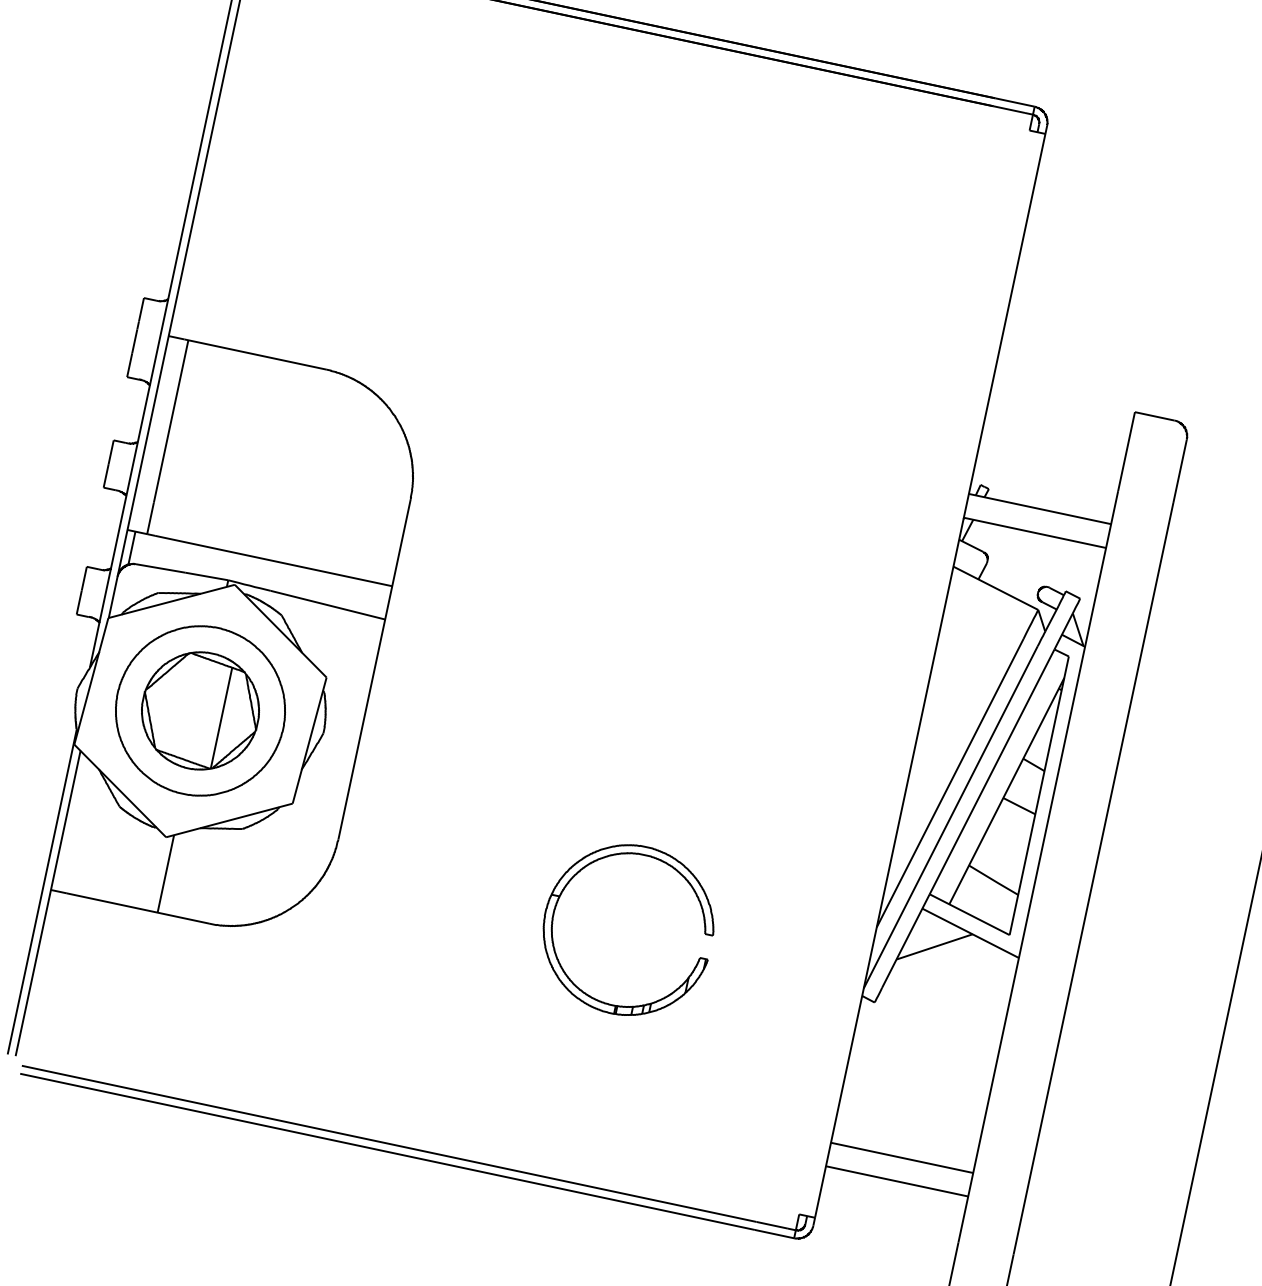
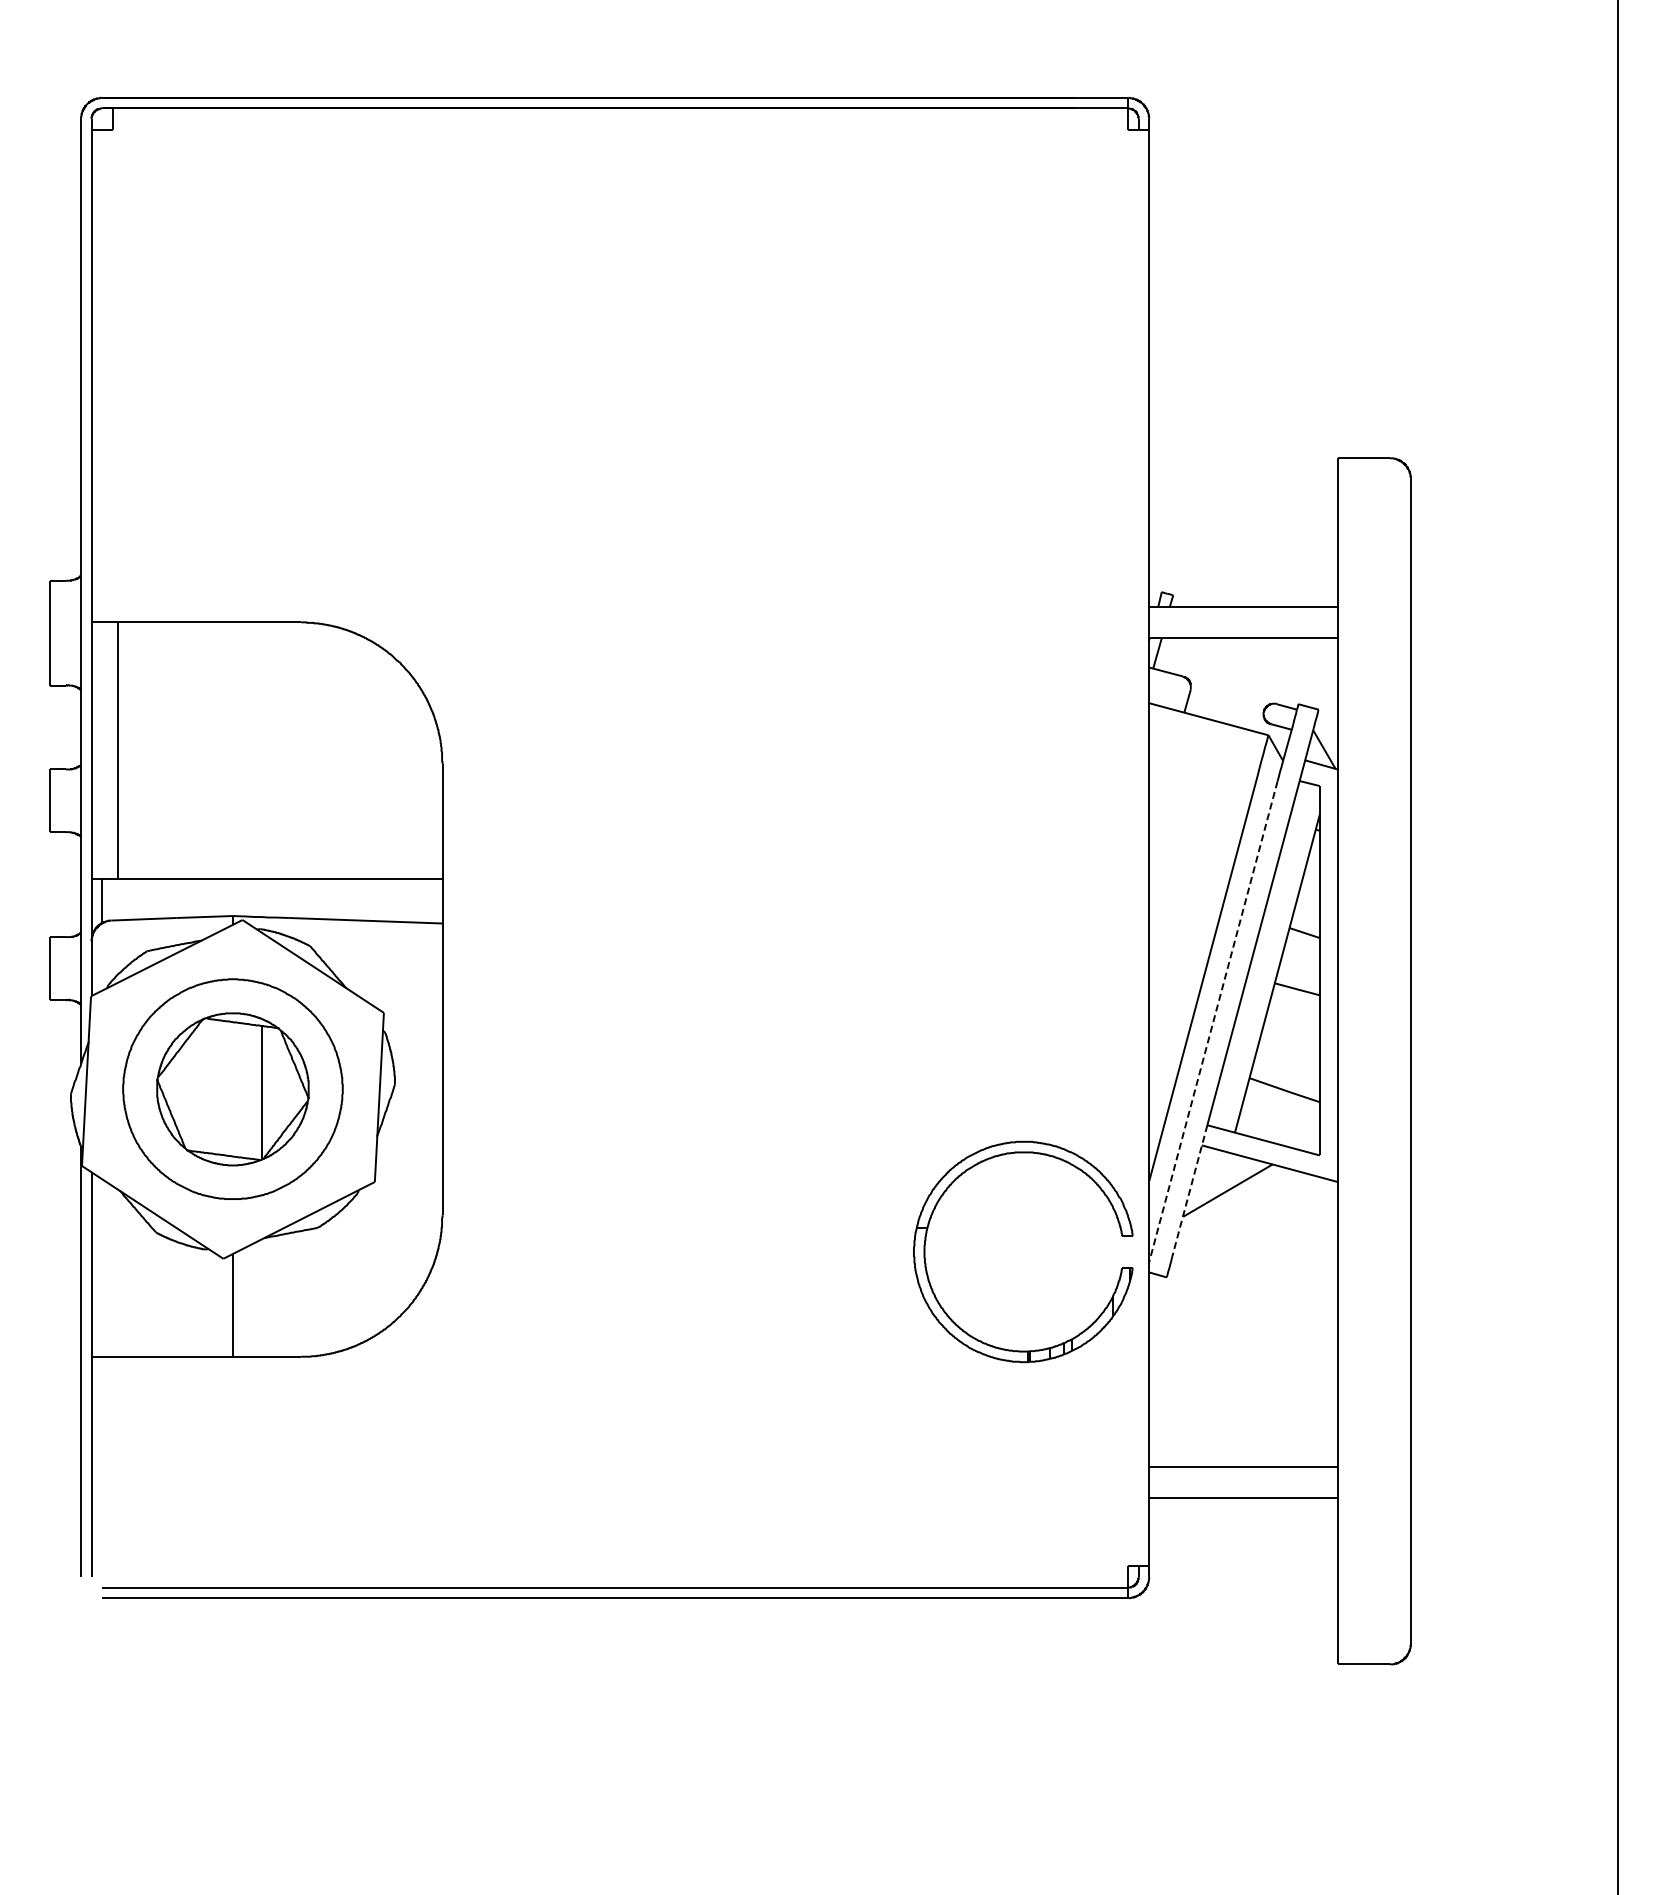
line: (950, 817) -> (1213, 1021), solid -> dashed
part: (580, 871) -> (947, 1190), moved
line: (905, 941) -> (1189, 1191), solid -> dashed

